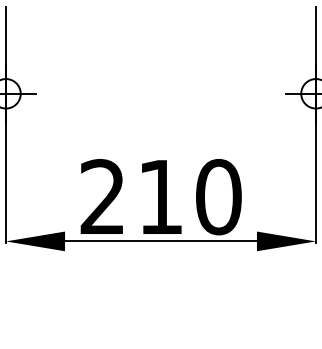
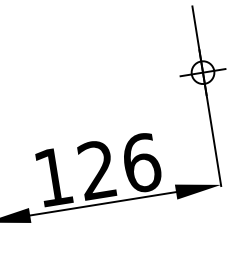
text: (161, 197) -> (98, 170), 210 -> 126

